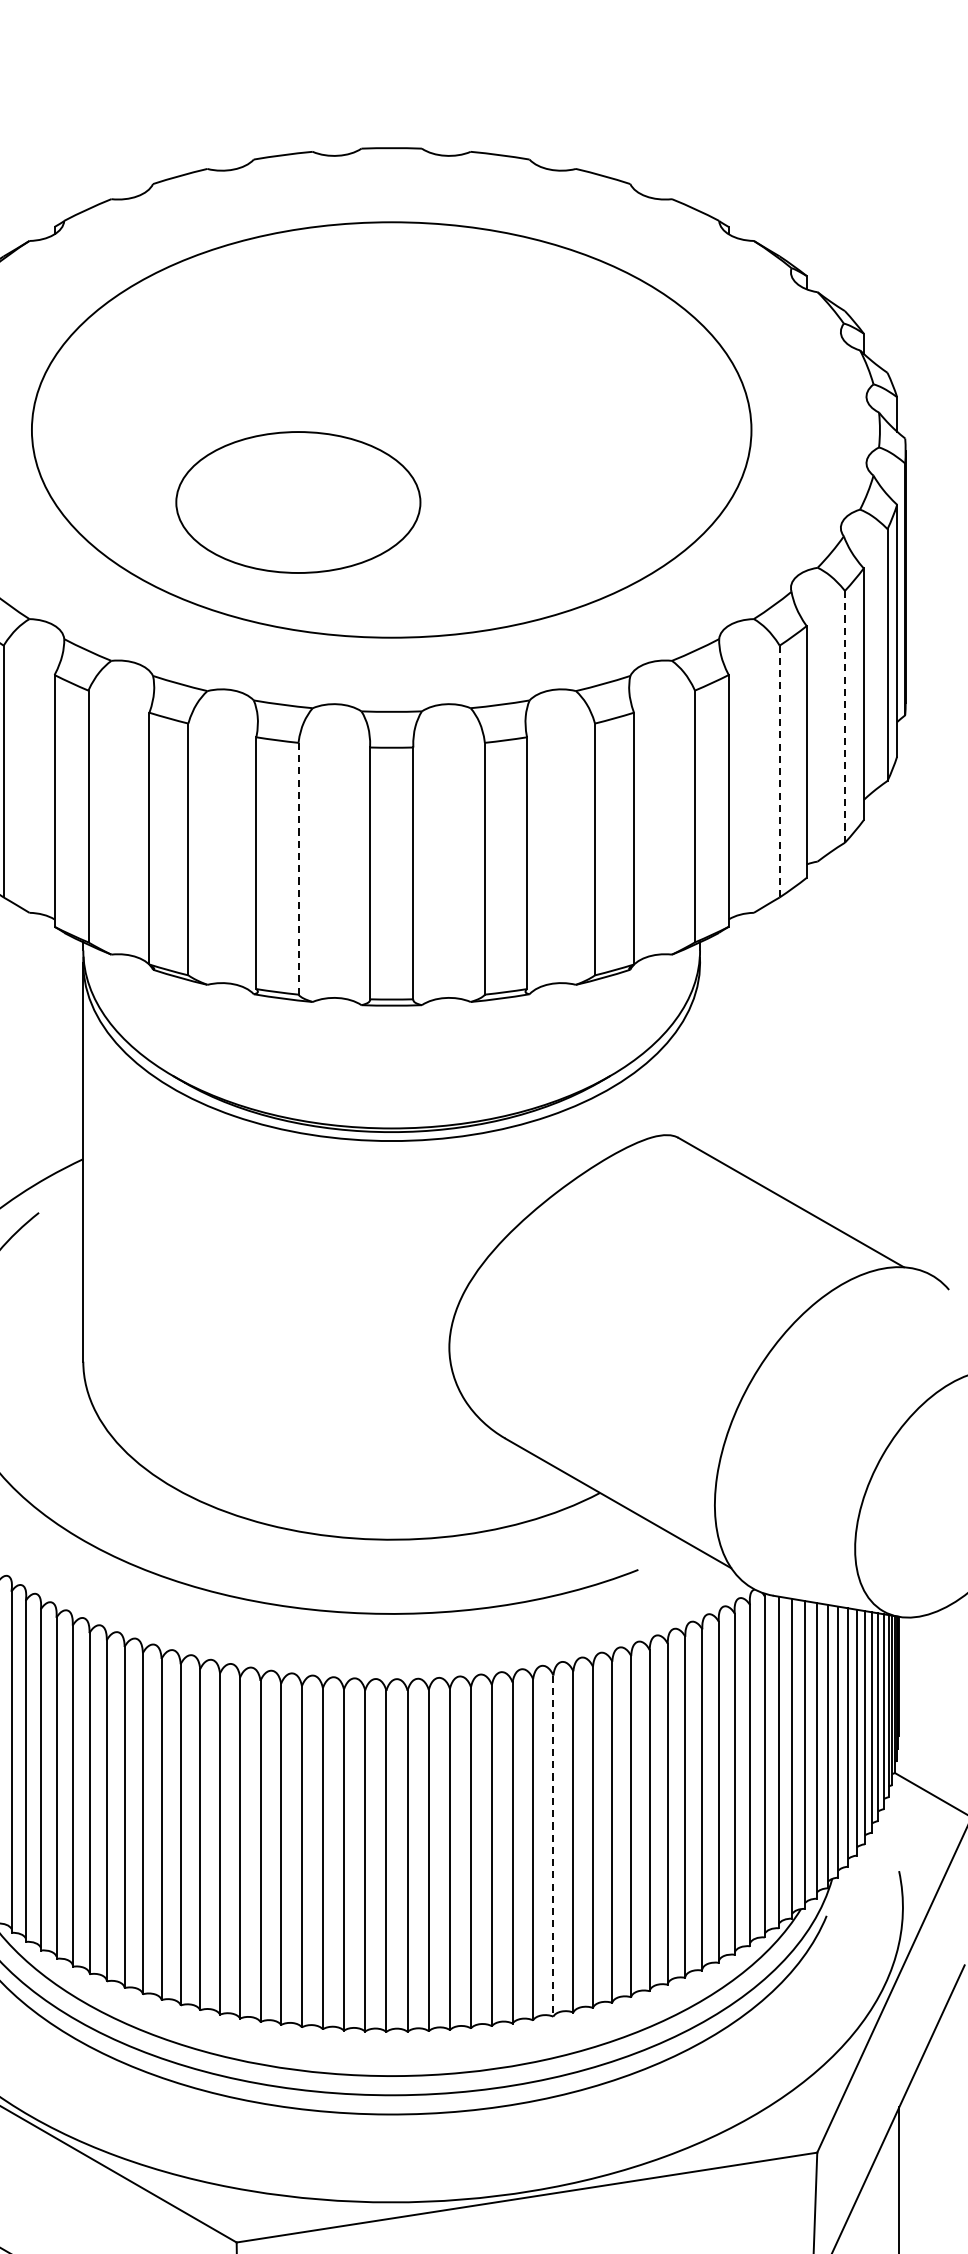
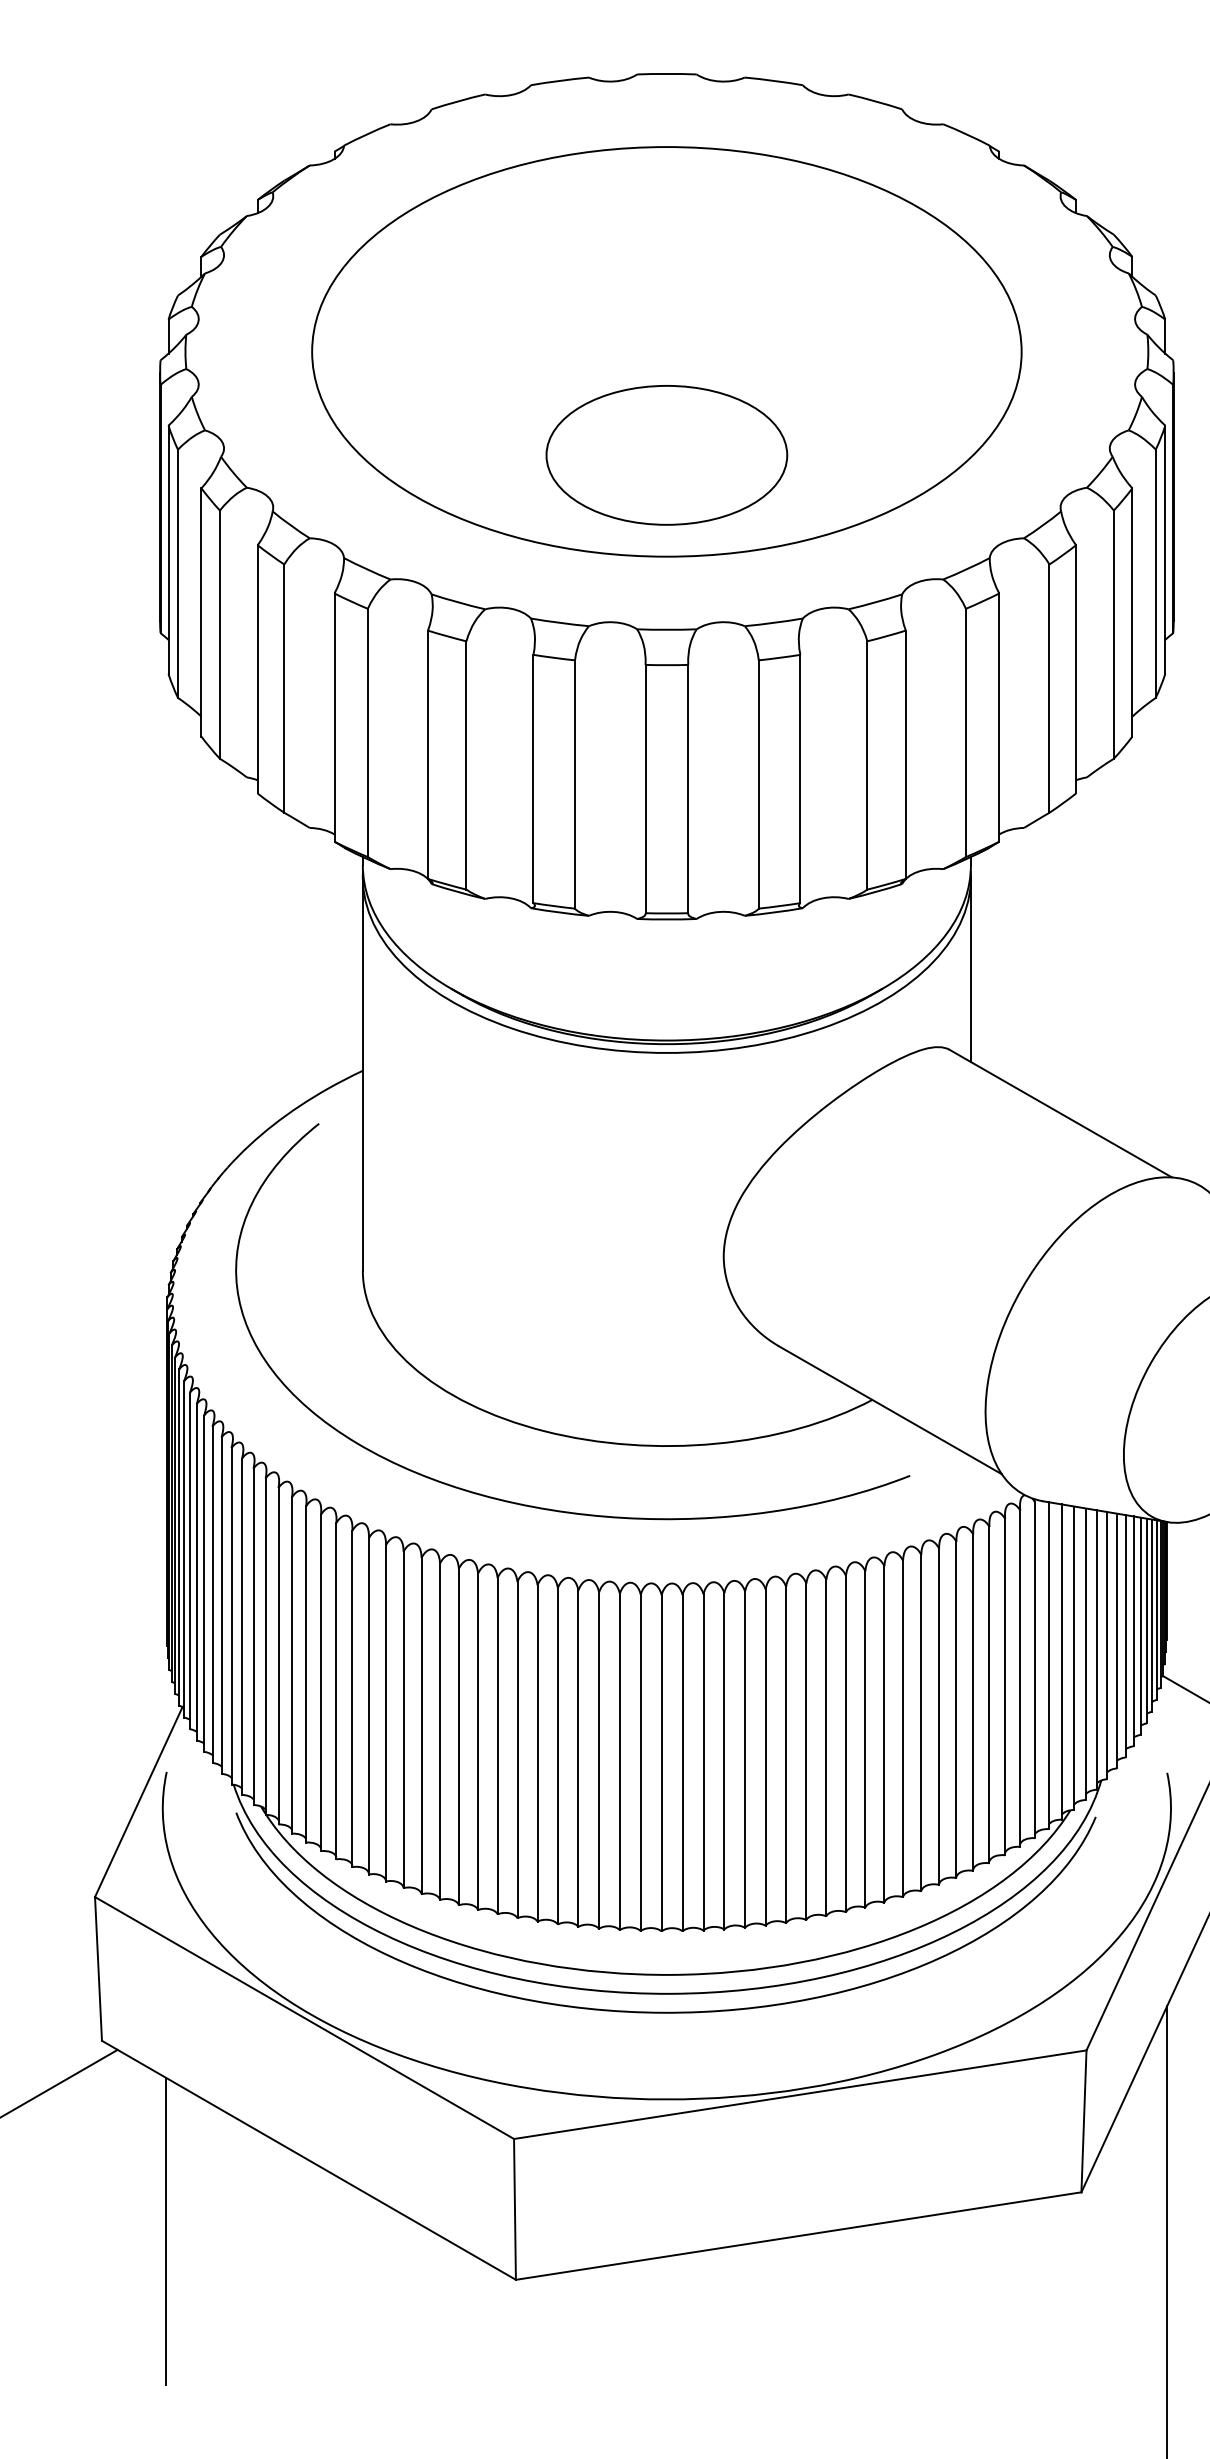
part: (297, 502) -> (666, 455), moved
line: (844, 717) -> (1113, 635), dashed -> solid
line: (779, 772) -> (1049, 689), dashed -> solid
line: (298, 868) -> (575, 784), dashed -> solid
line: (699, 1056) -> (970, 969), added
line: (553, 1846) -> (826, 1748), dashed -> solid

